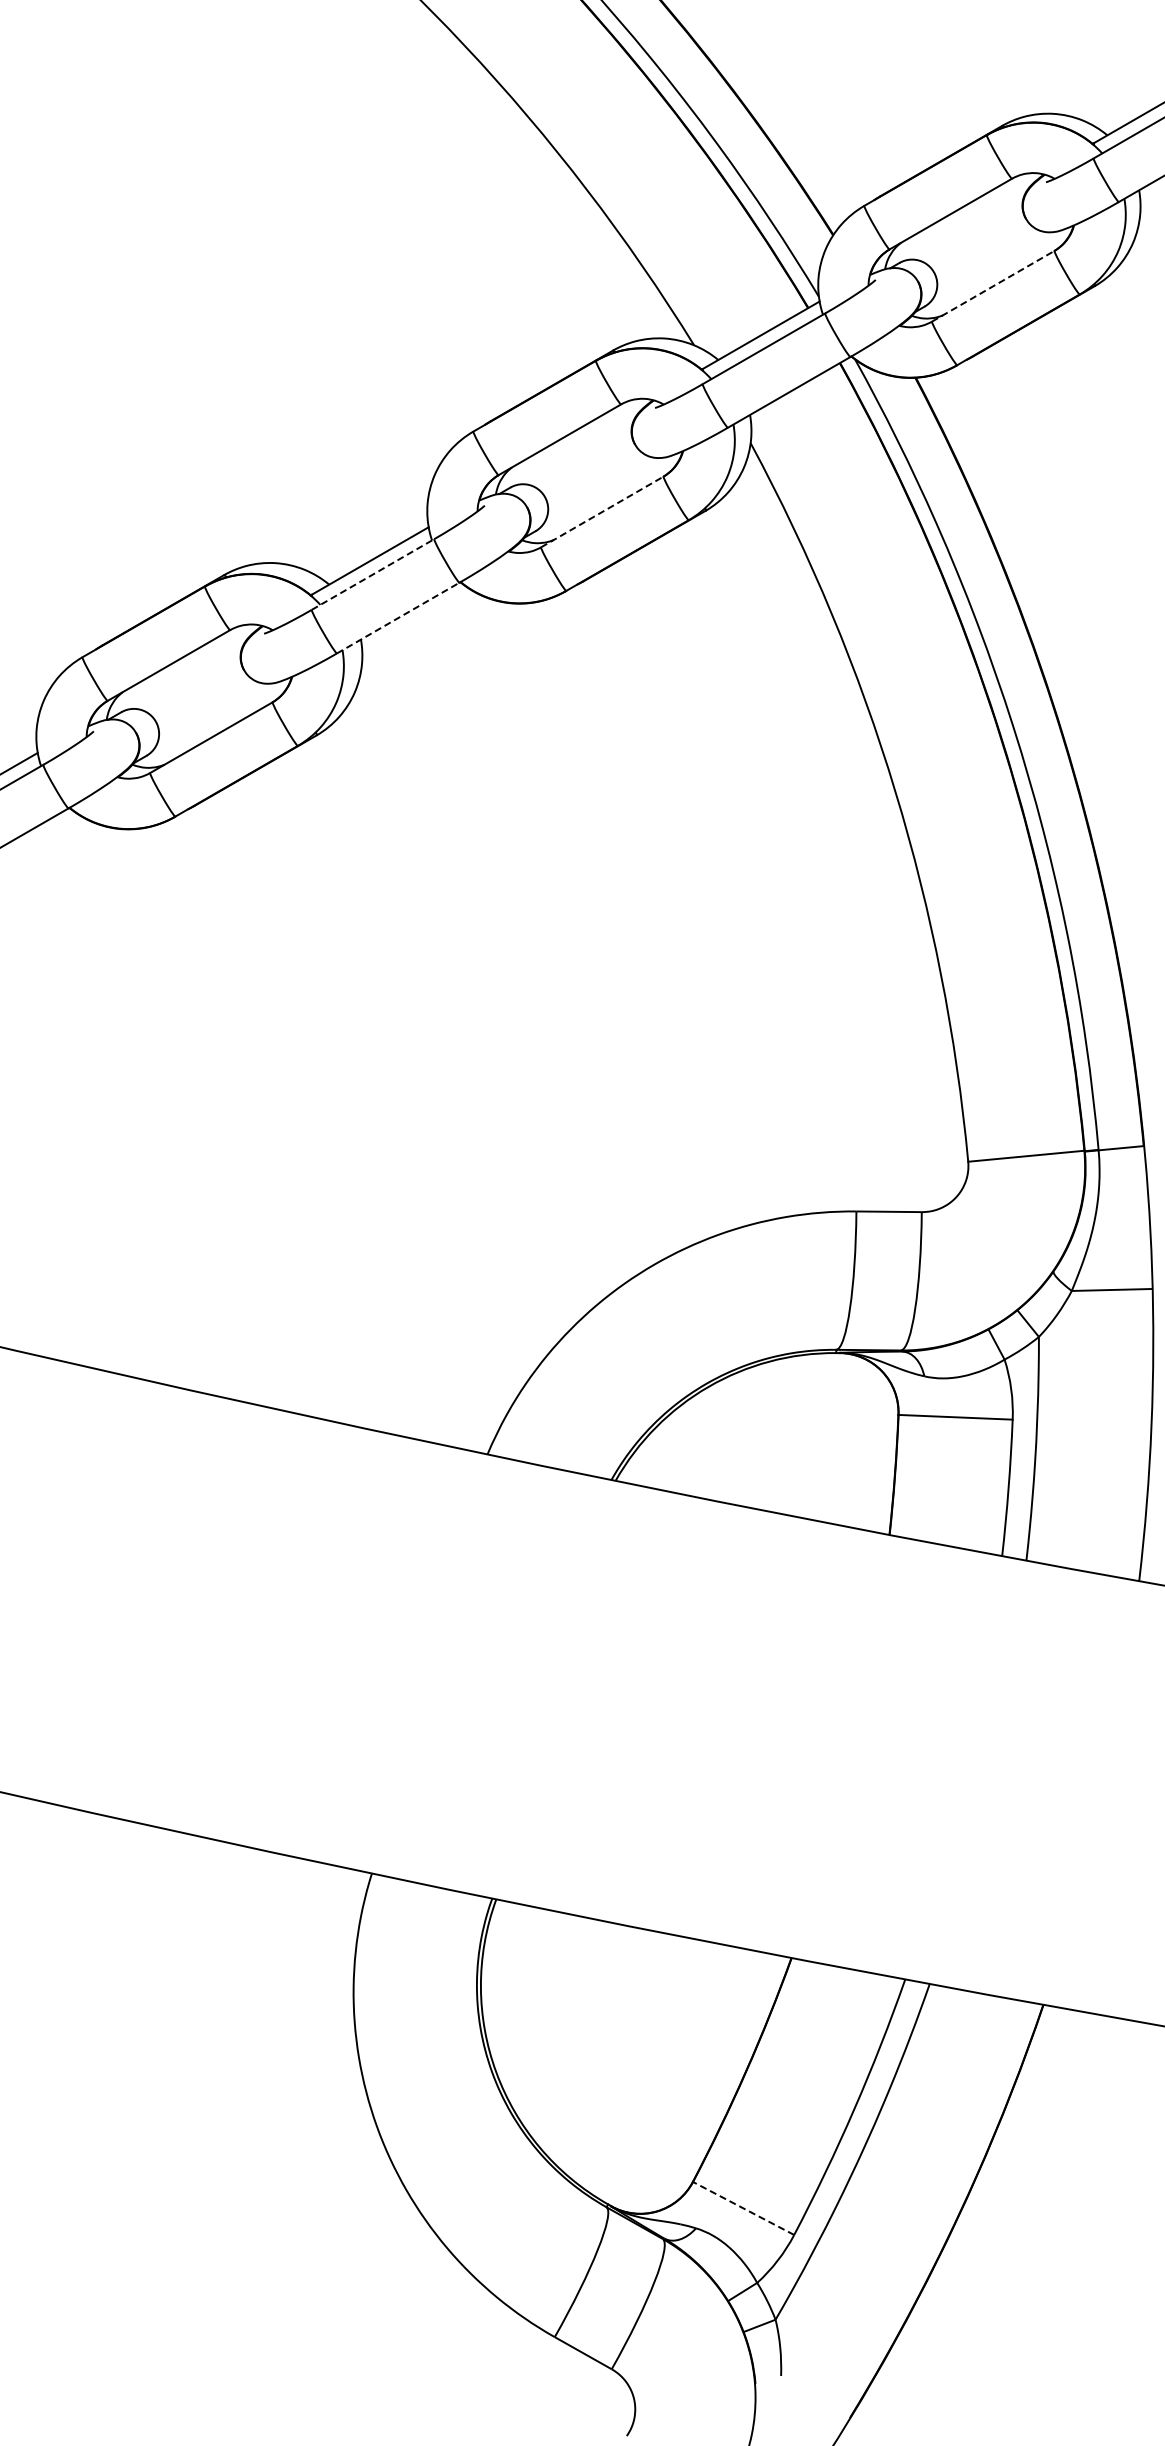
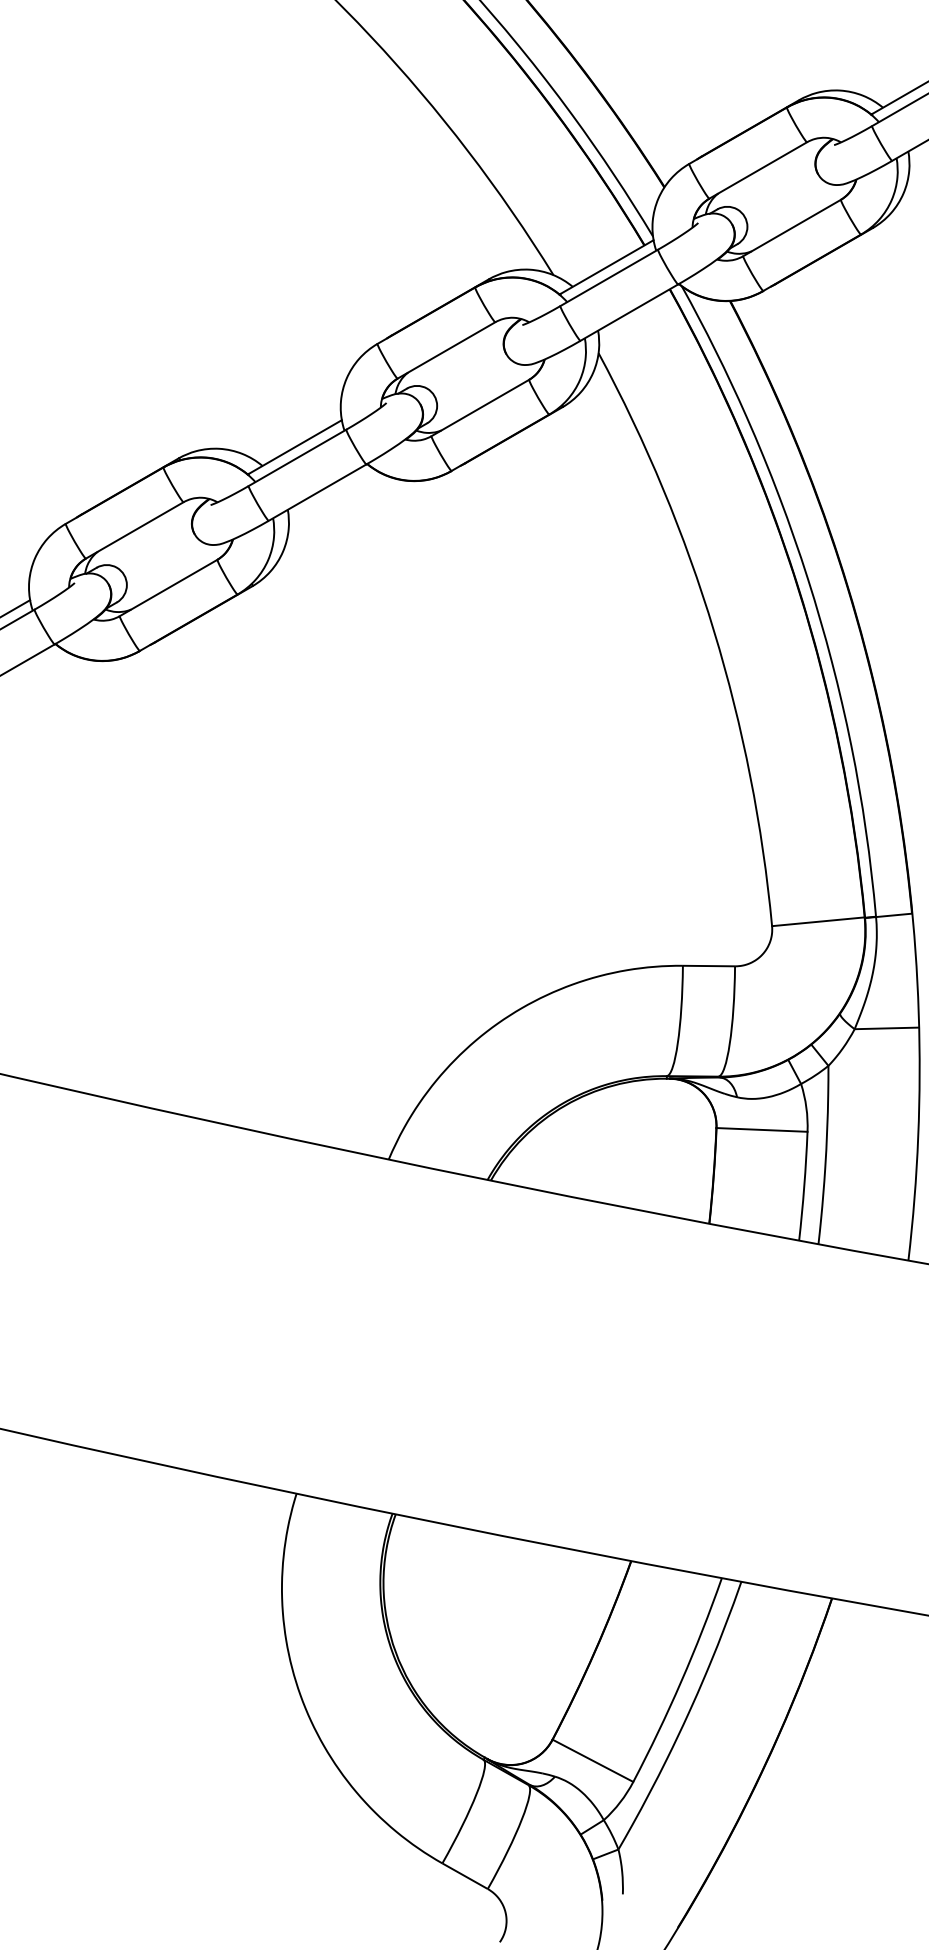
line: (993, 286) -> (792, 228), dashed -> solid
line: (602, 511) -> (480, 407), dashed -> solid
line: (373, 574) -> (297, 457), dashed -> solid
line: (398, 618) -> (317, 492), dashed -> solid
line: (743, 2208) -> (592, 1760), dashed -> solid

